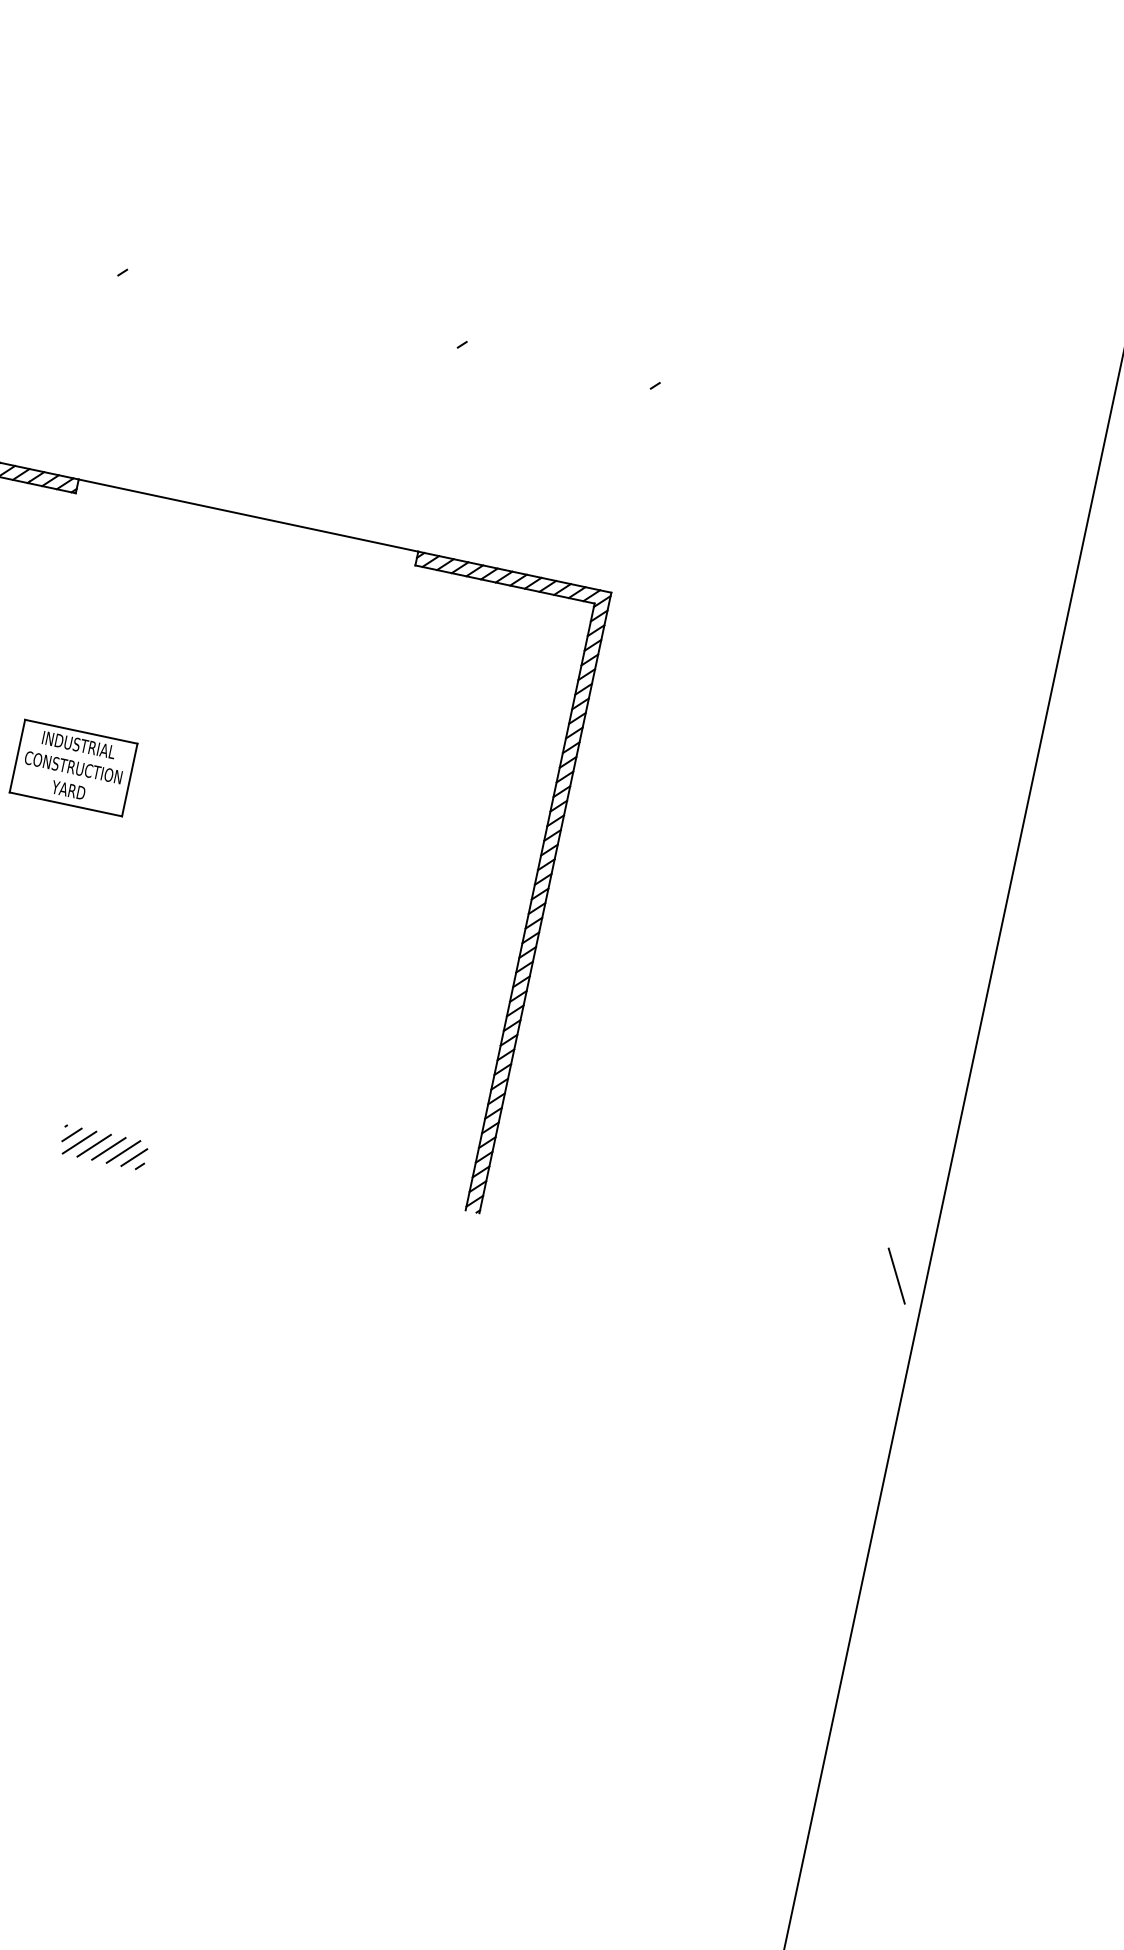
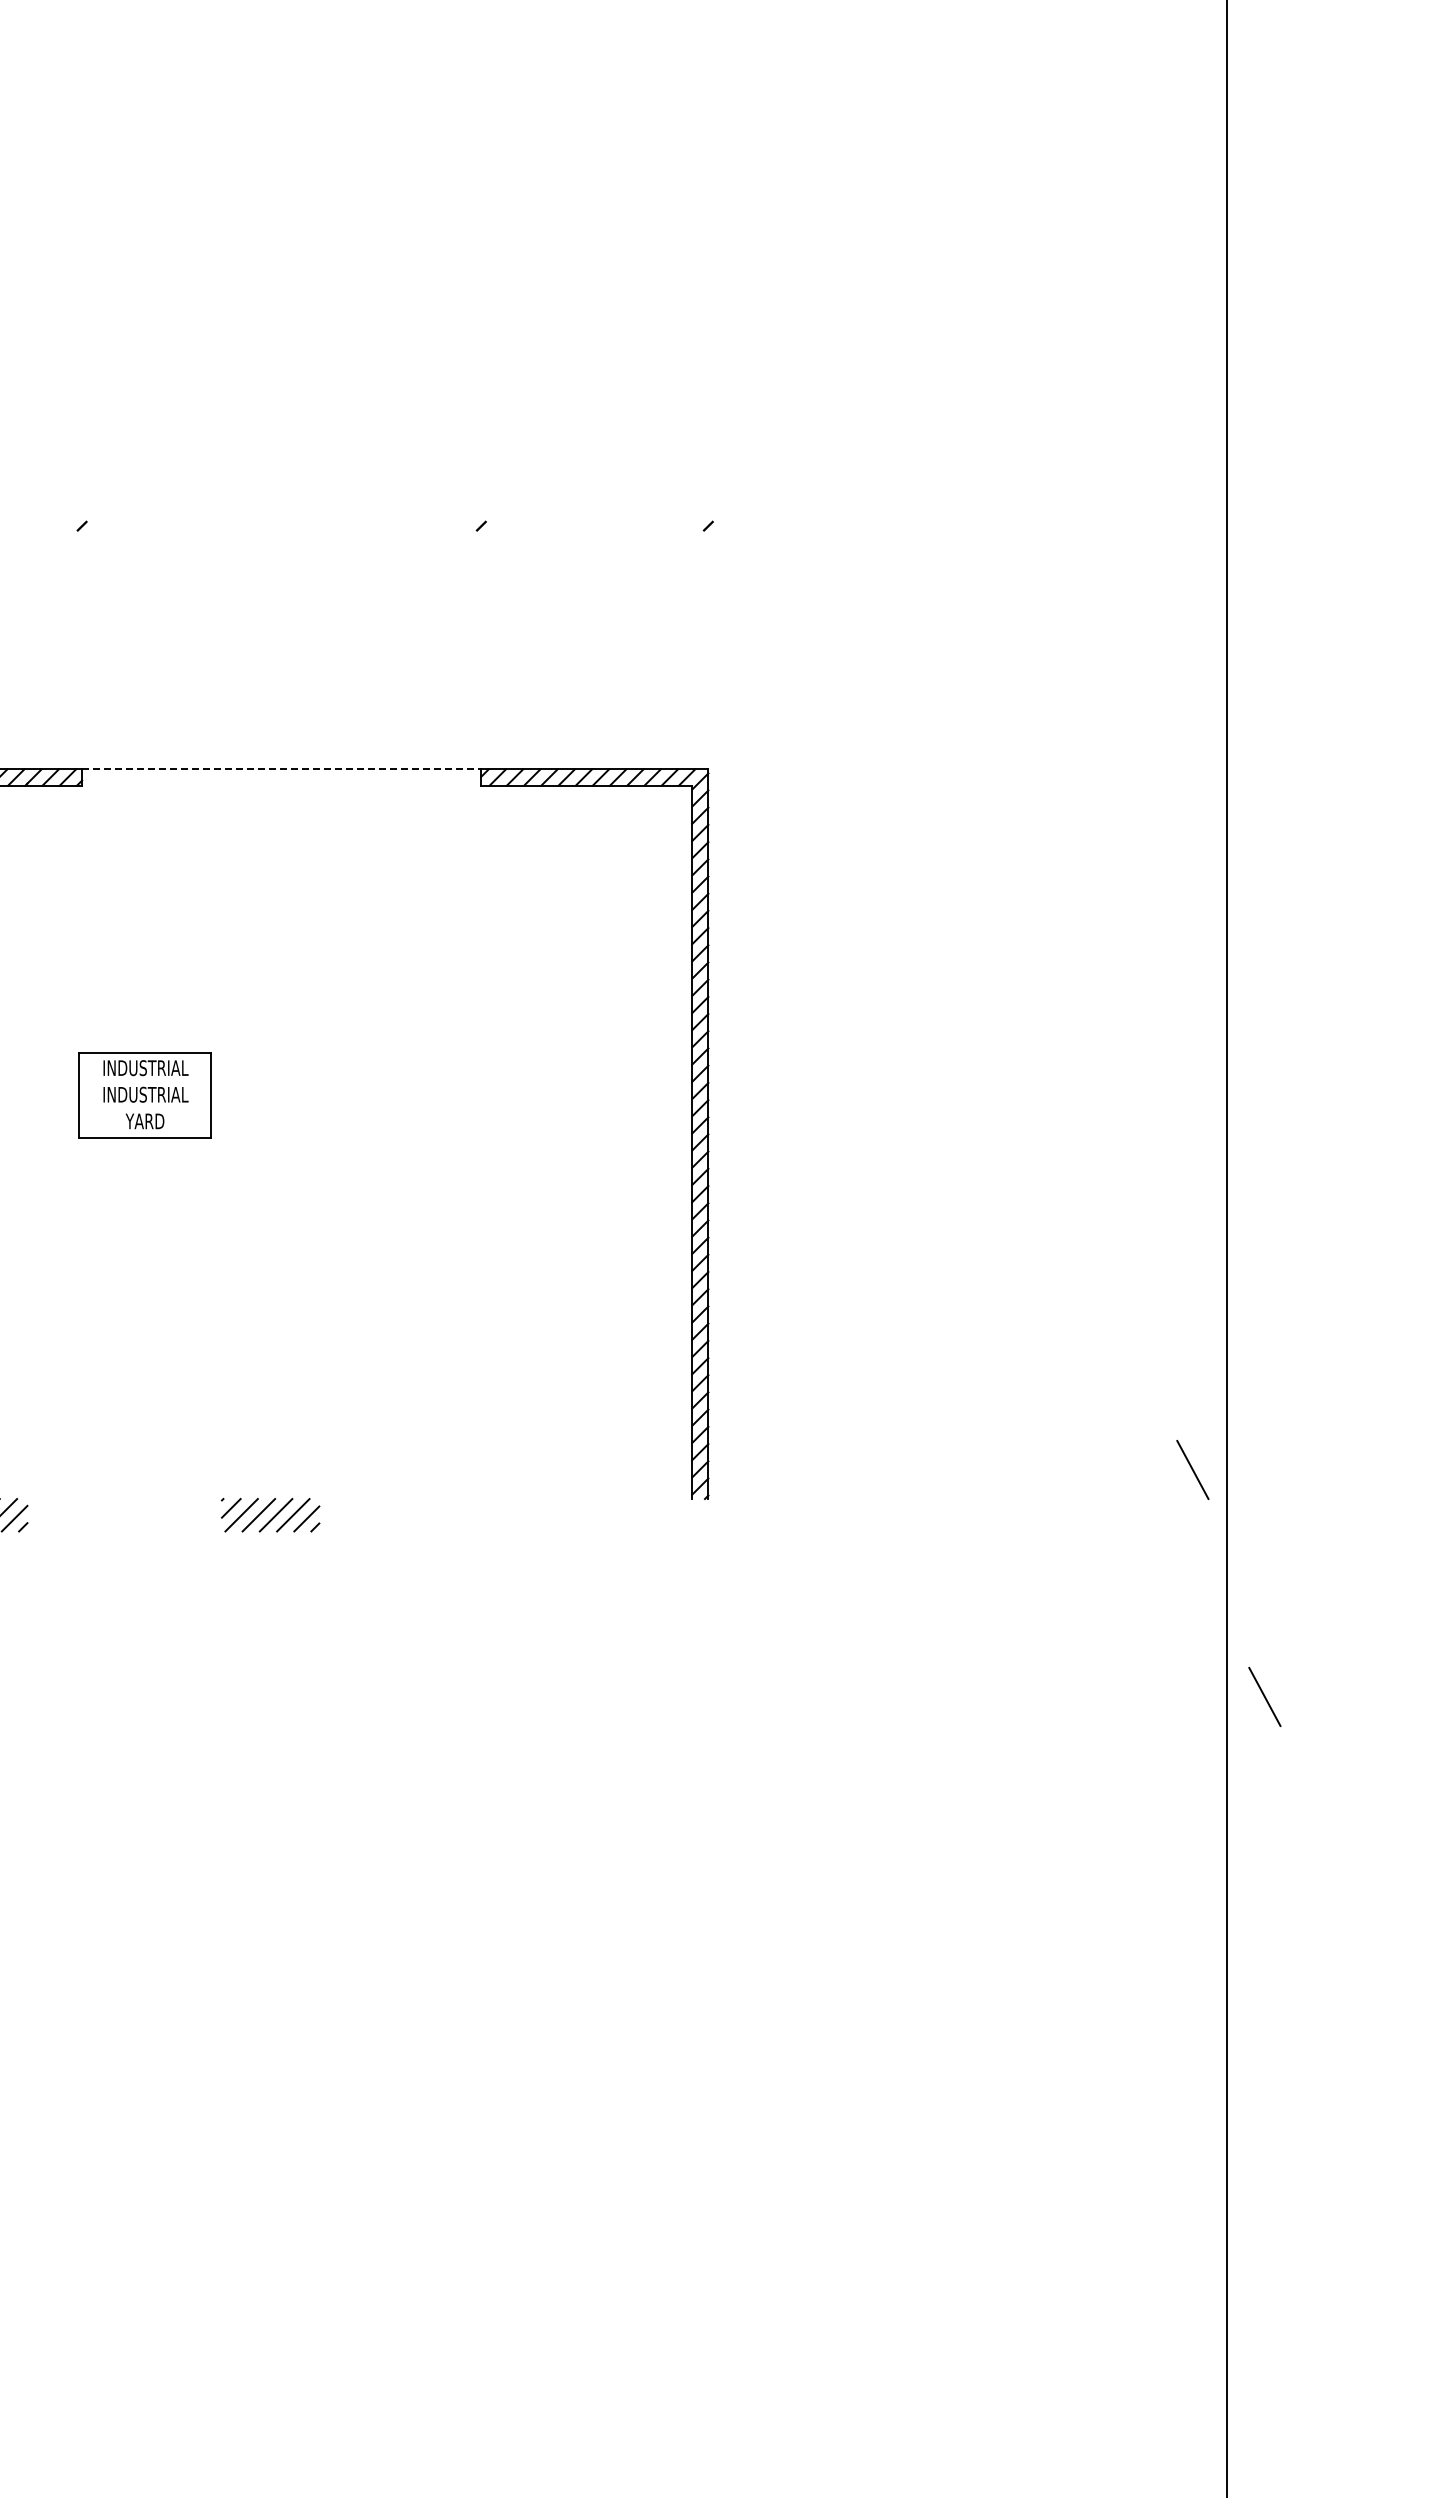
line: (248, 515) -> (281, 769), solid -> dashed
text: (72, 767) -> (144, 1094), CONSTRUCTION -> INDUSTRIAL
line: (916, 1481) -> (1264, 1696), added

